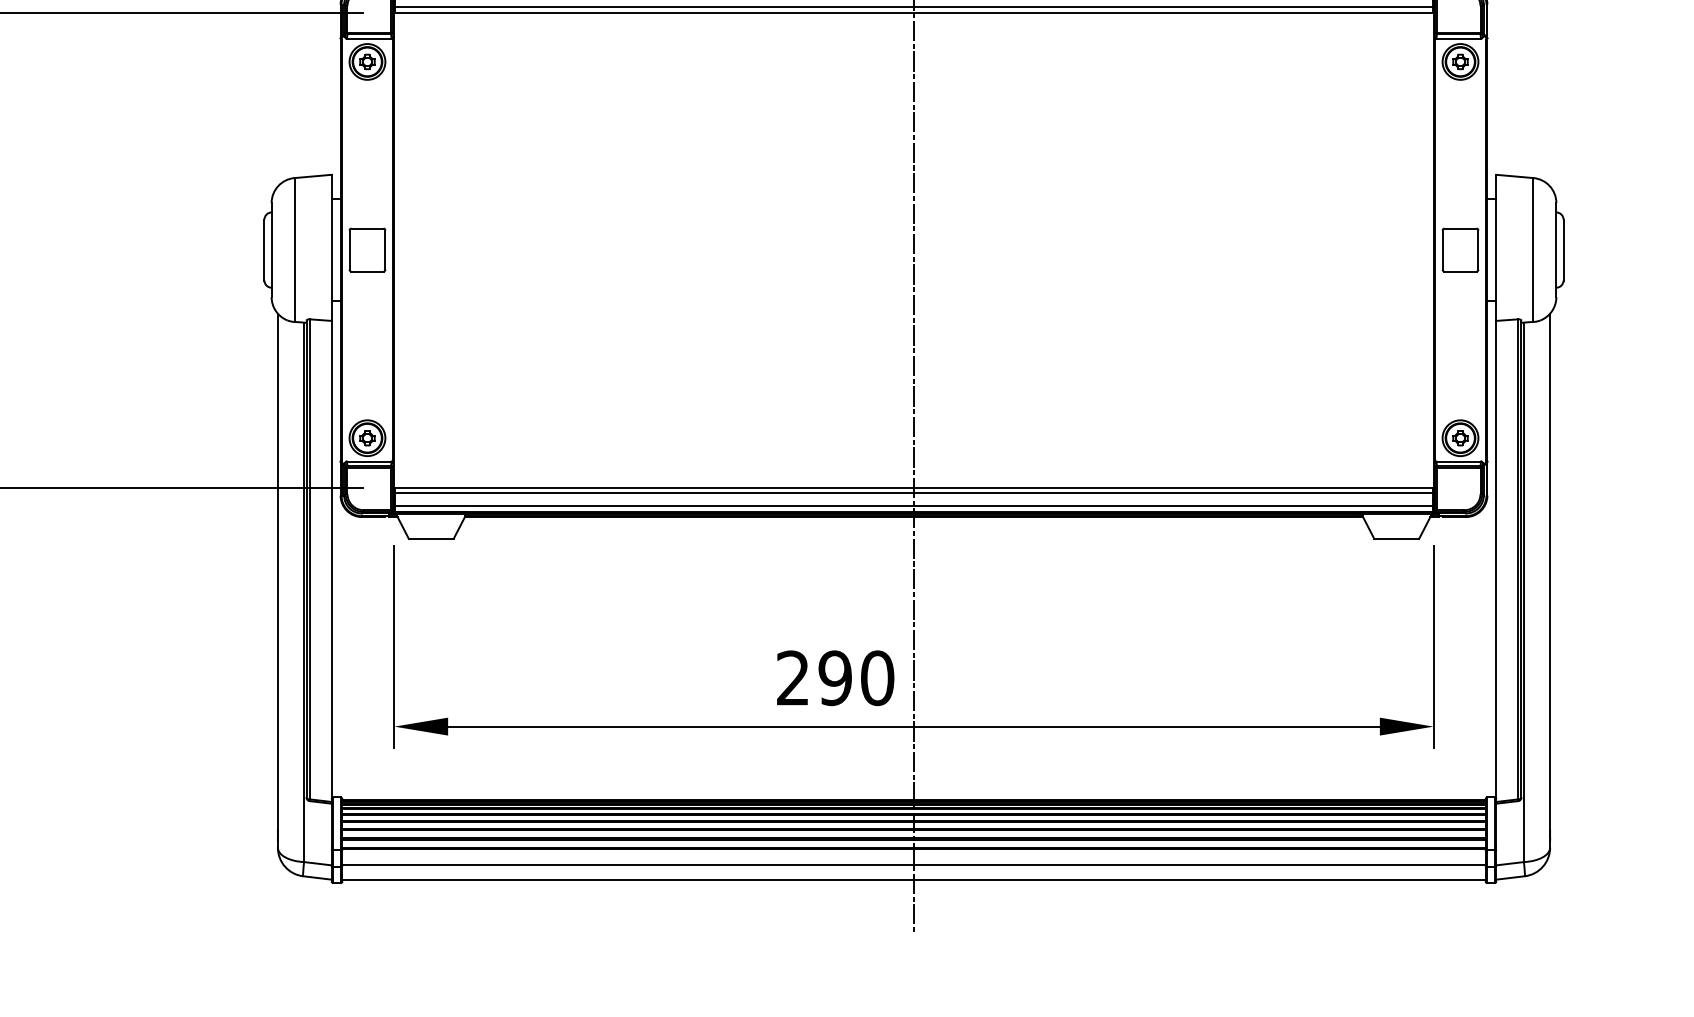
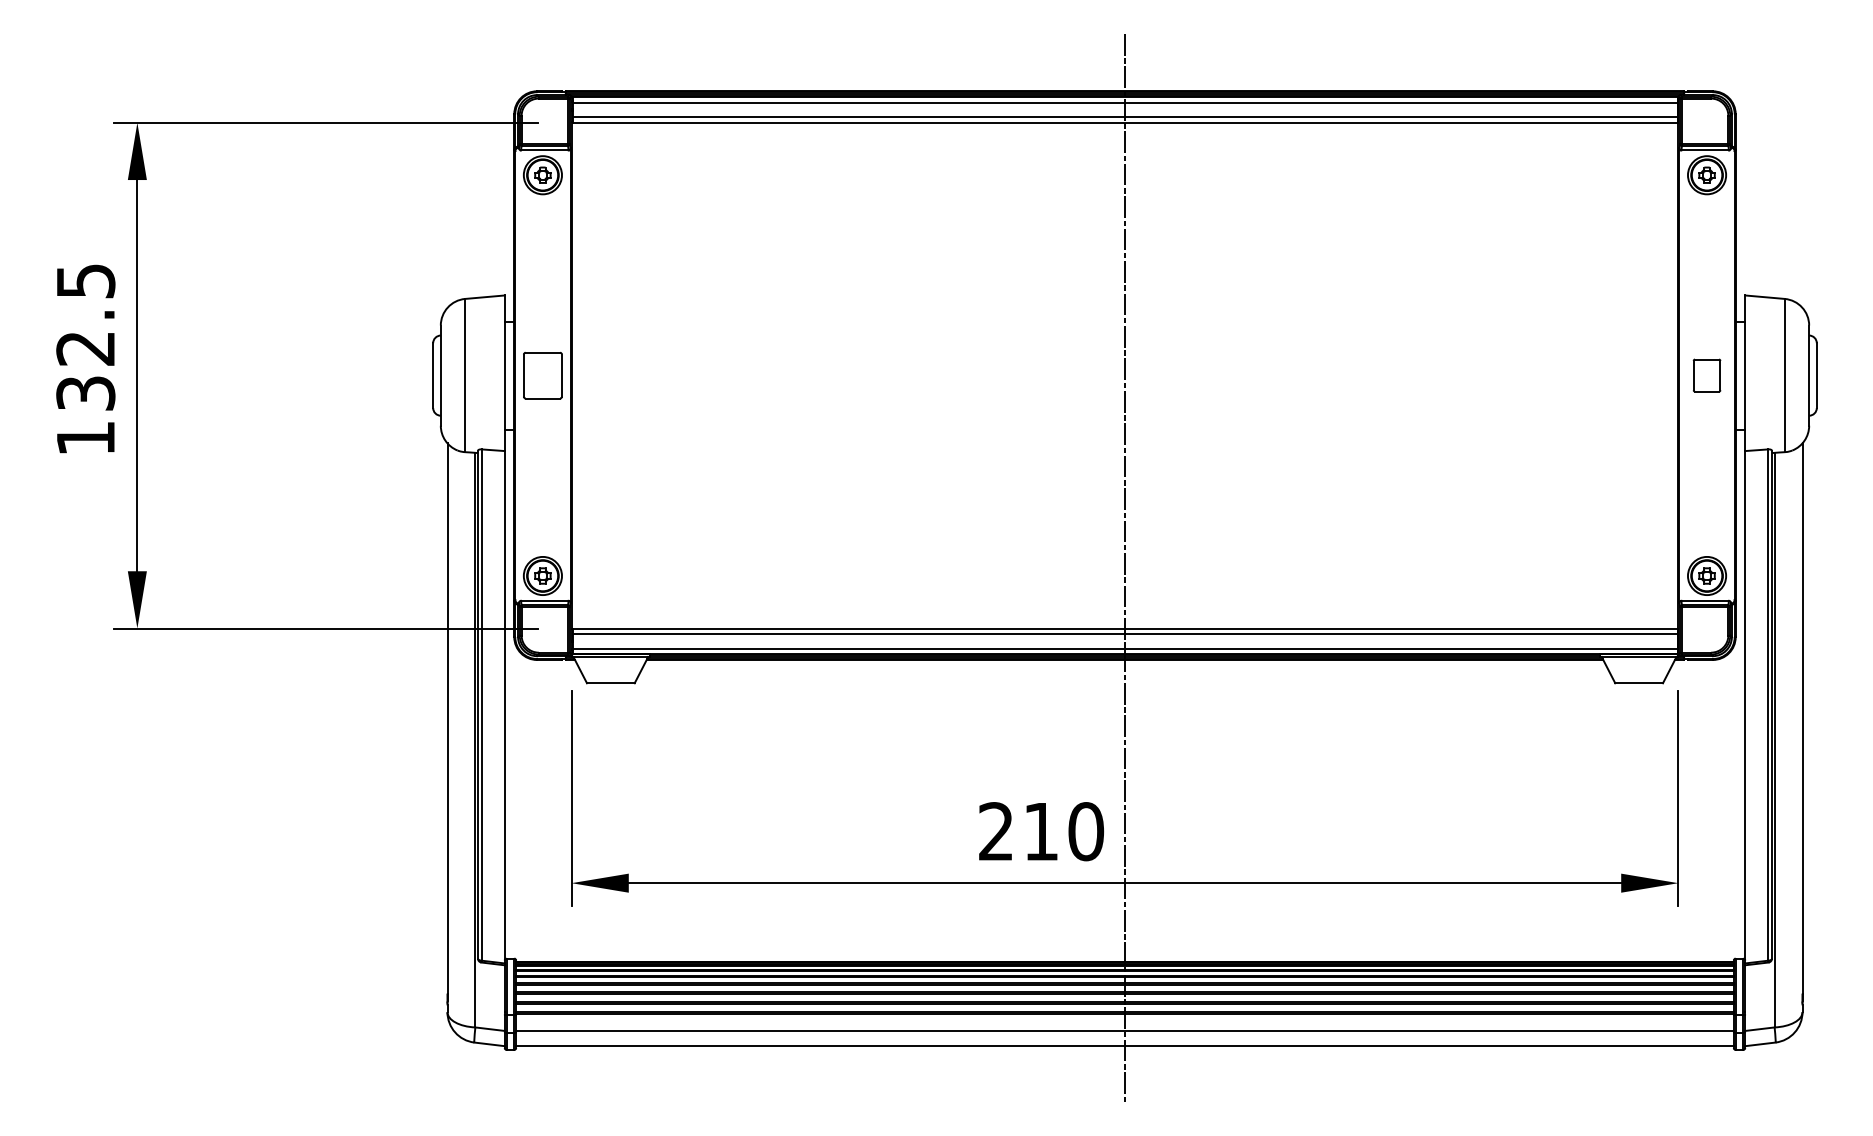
part: (1459, 249) -> (1706, 375), size x0.7
text: (834, 678) -> (1040, 831), 290 -> 210

